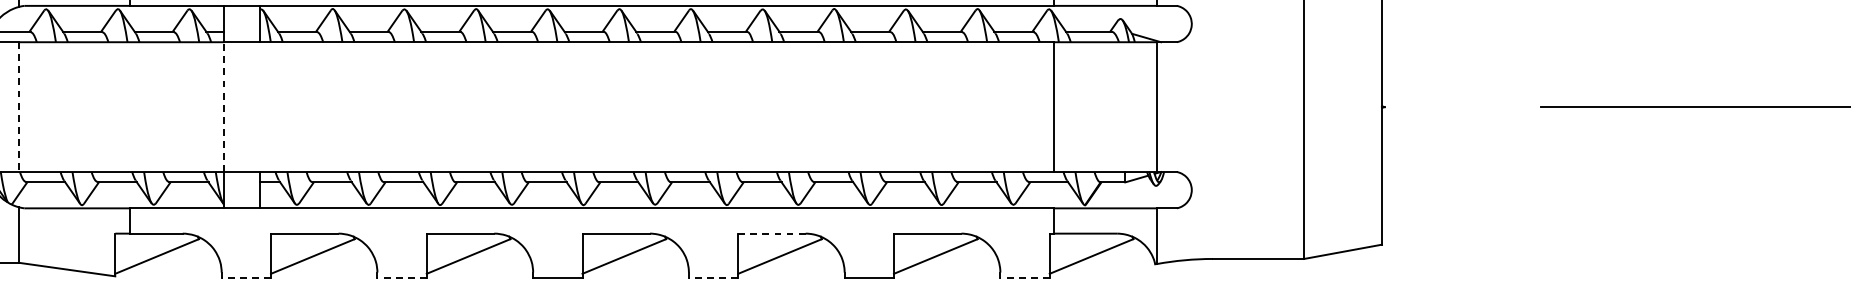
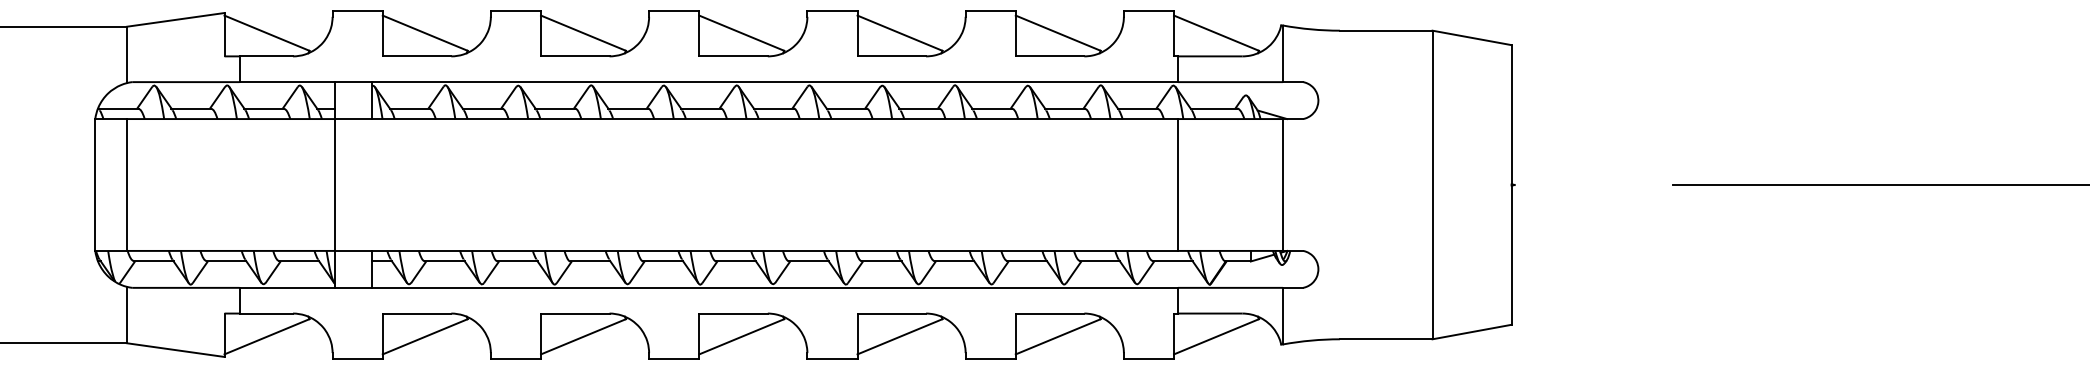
line: (18, 107) -> (126, 185), dashed -> solid
line: (224, 107) -> (335, 185), dashed -> solid
line: (772, 233) -> (892, 313), dashed -> solid
line: (246, 278) -> (357, 359), dashed -> solid
line: (401, 278) -> (515, 359), dashed -> solid
line: (712, 278) -> (831, 359), dashed -> solid
line: (1024, 278) -> (1148, 359), dashed -> solid

